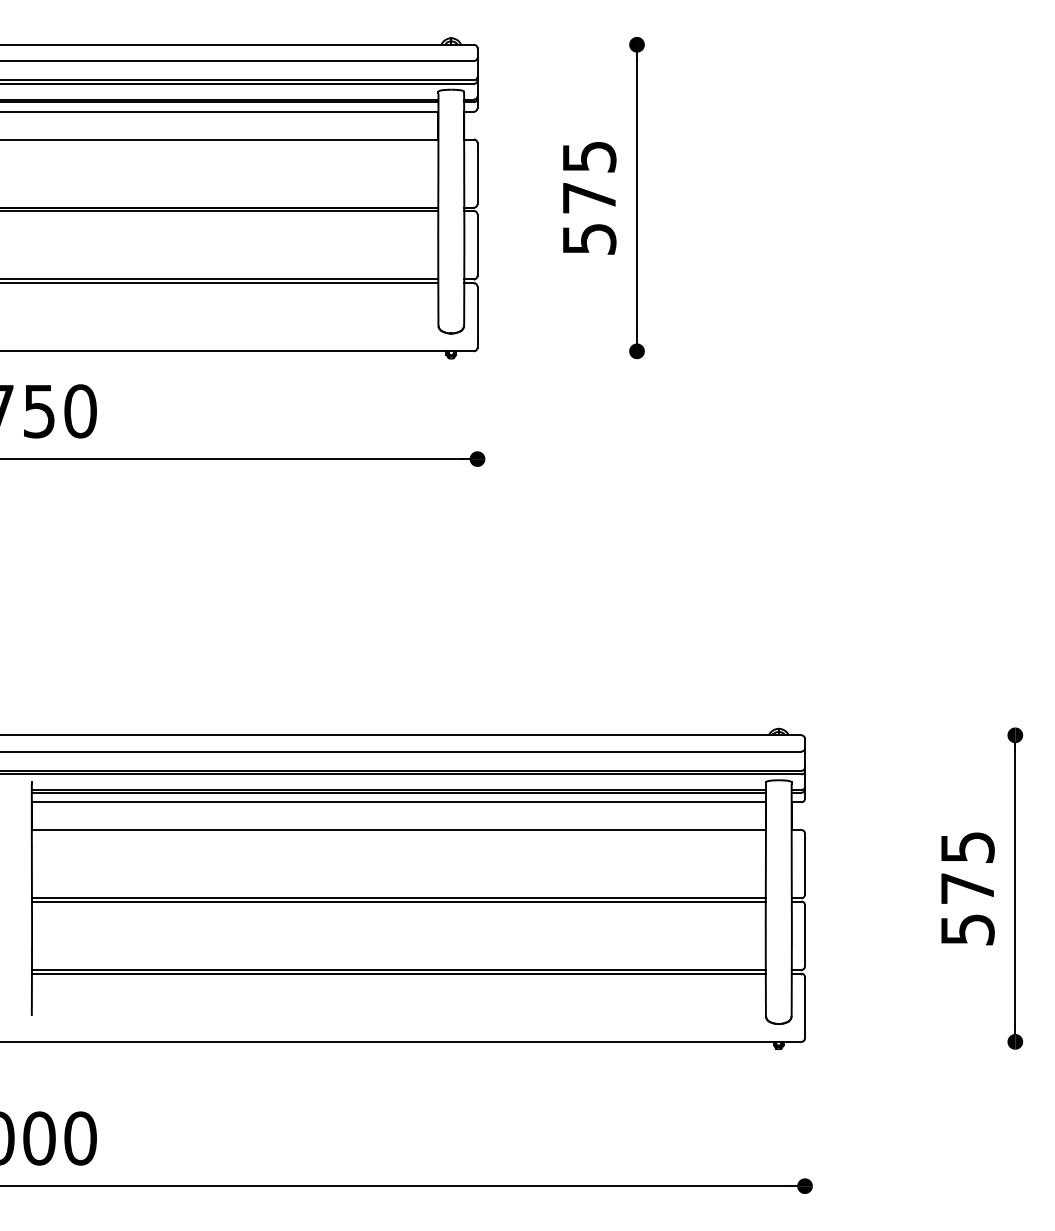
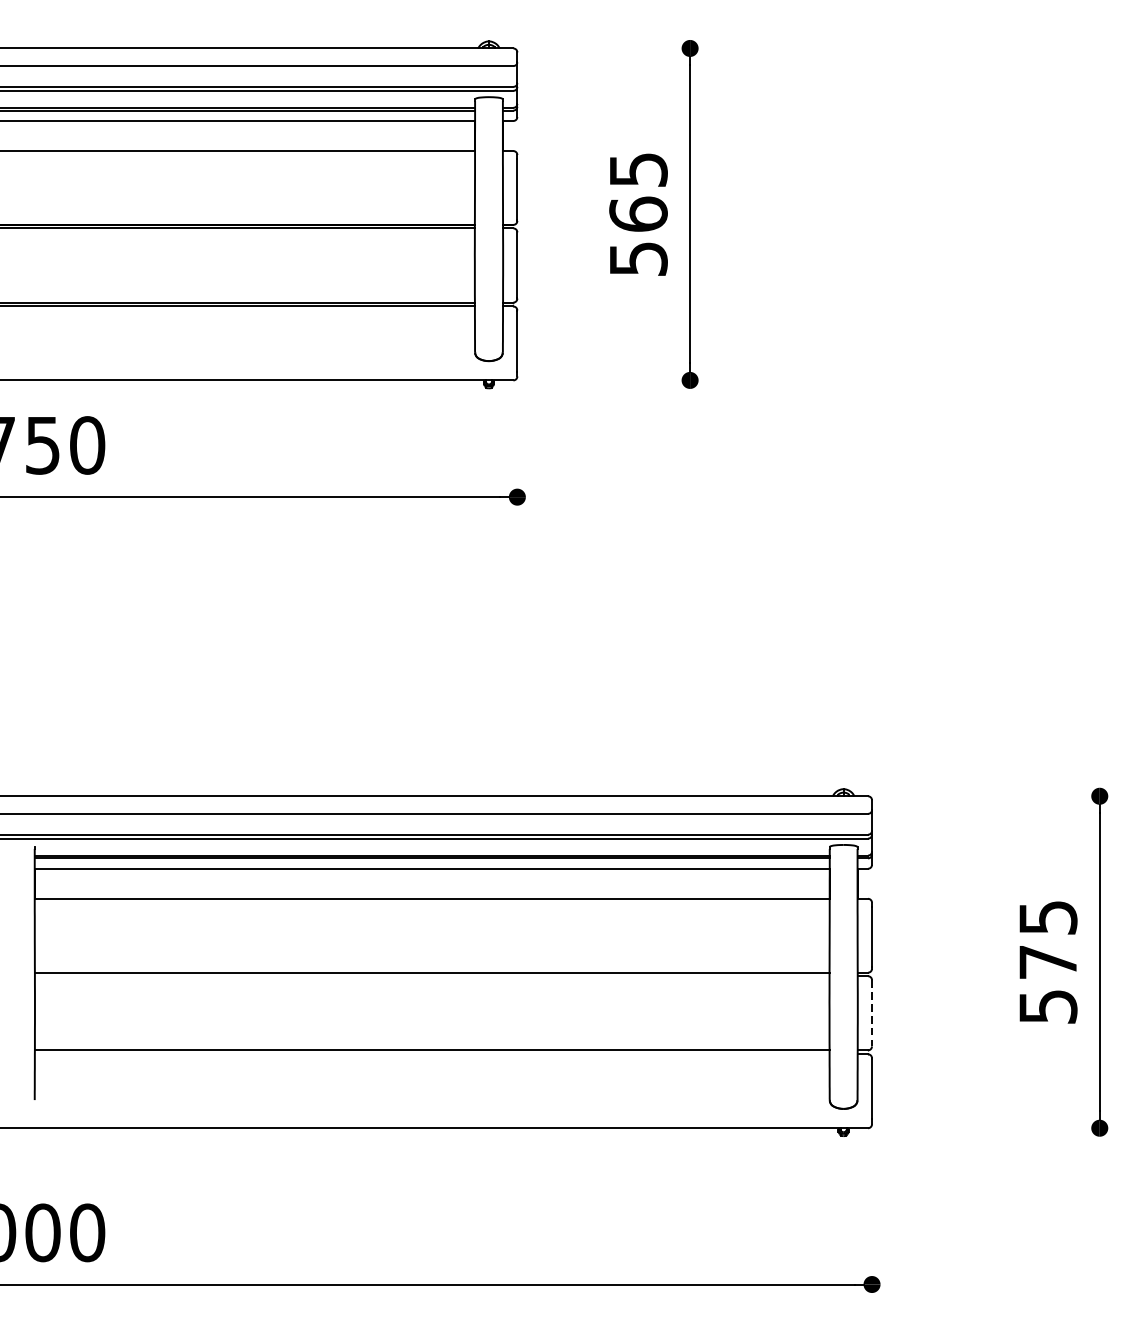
text: (589, 197) -> (638, 213), 575 -> 565
line: (398, 901) -> (431, 976), removed
line: (805, 936) -> (872, 1014), solid -> dashed
line: (398, 973) -> (431, 1054), removed

